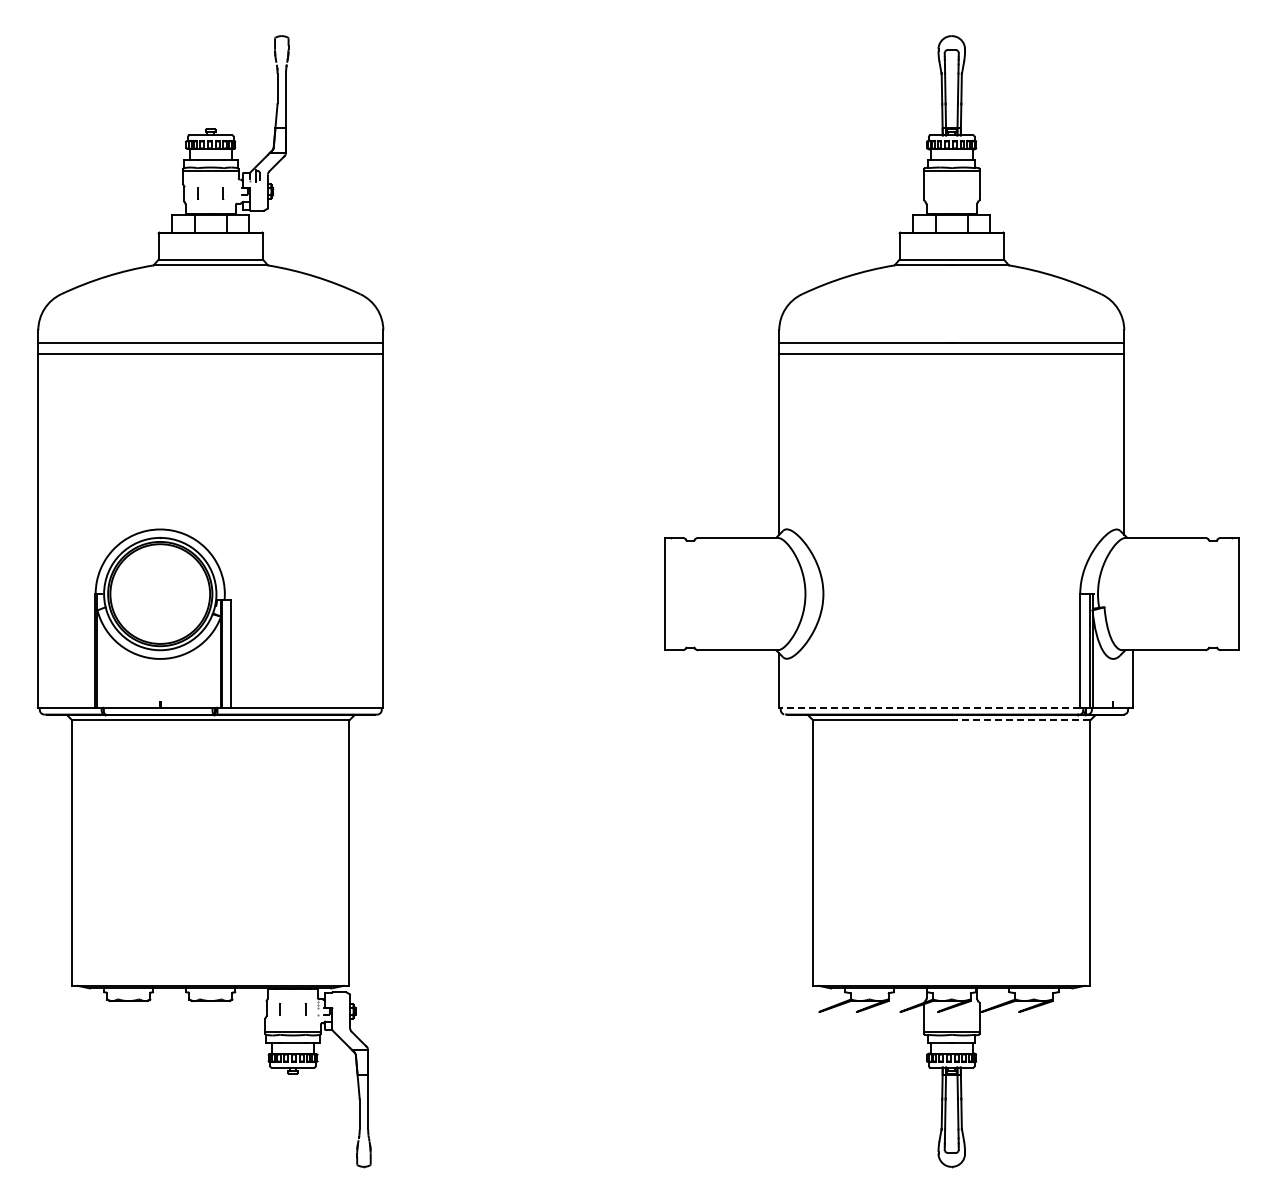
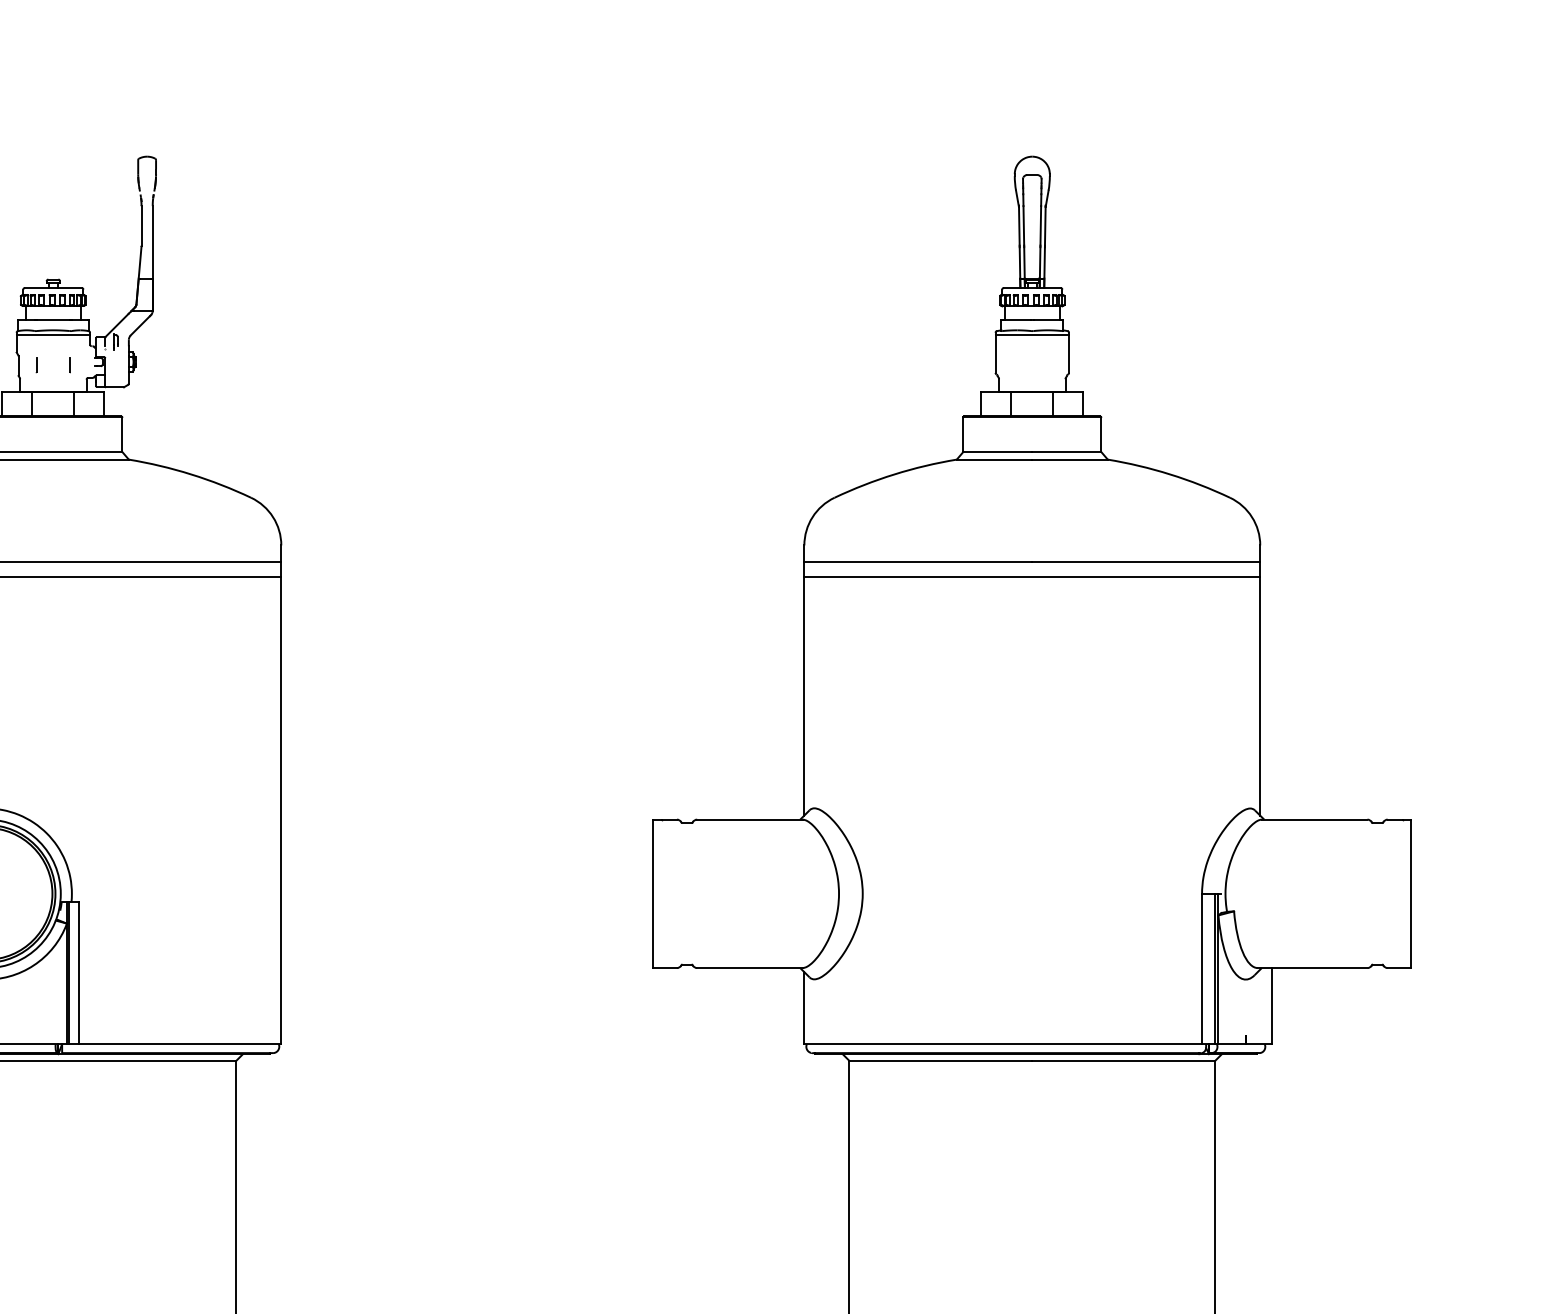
line: (929, 707) -> (1002, 1043), dashed -> solid
line: (1020, 720) -> (1123, 1060), dashed -> solid

